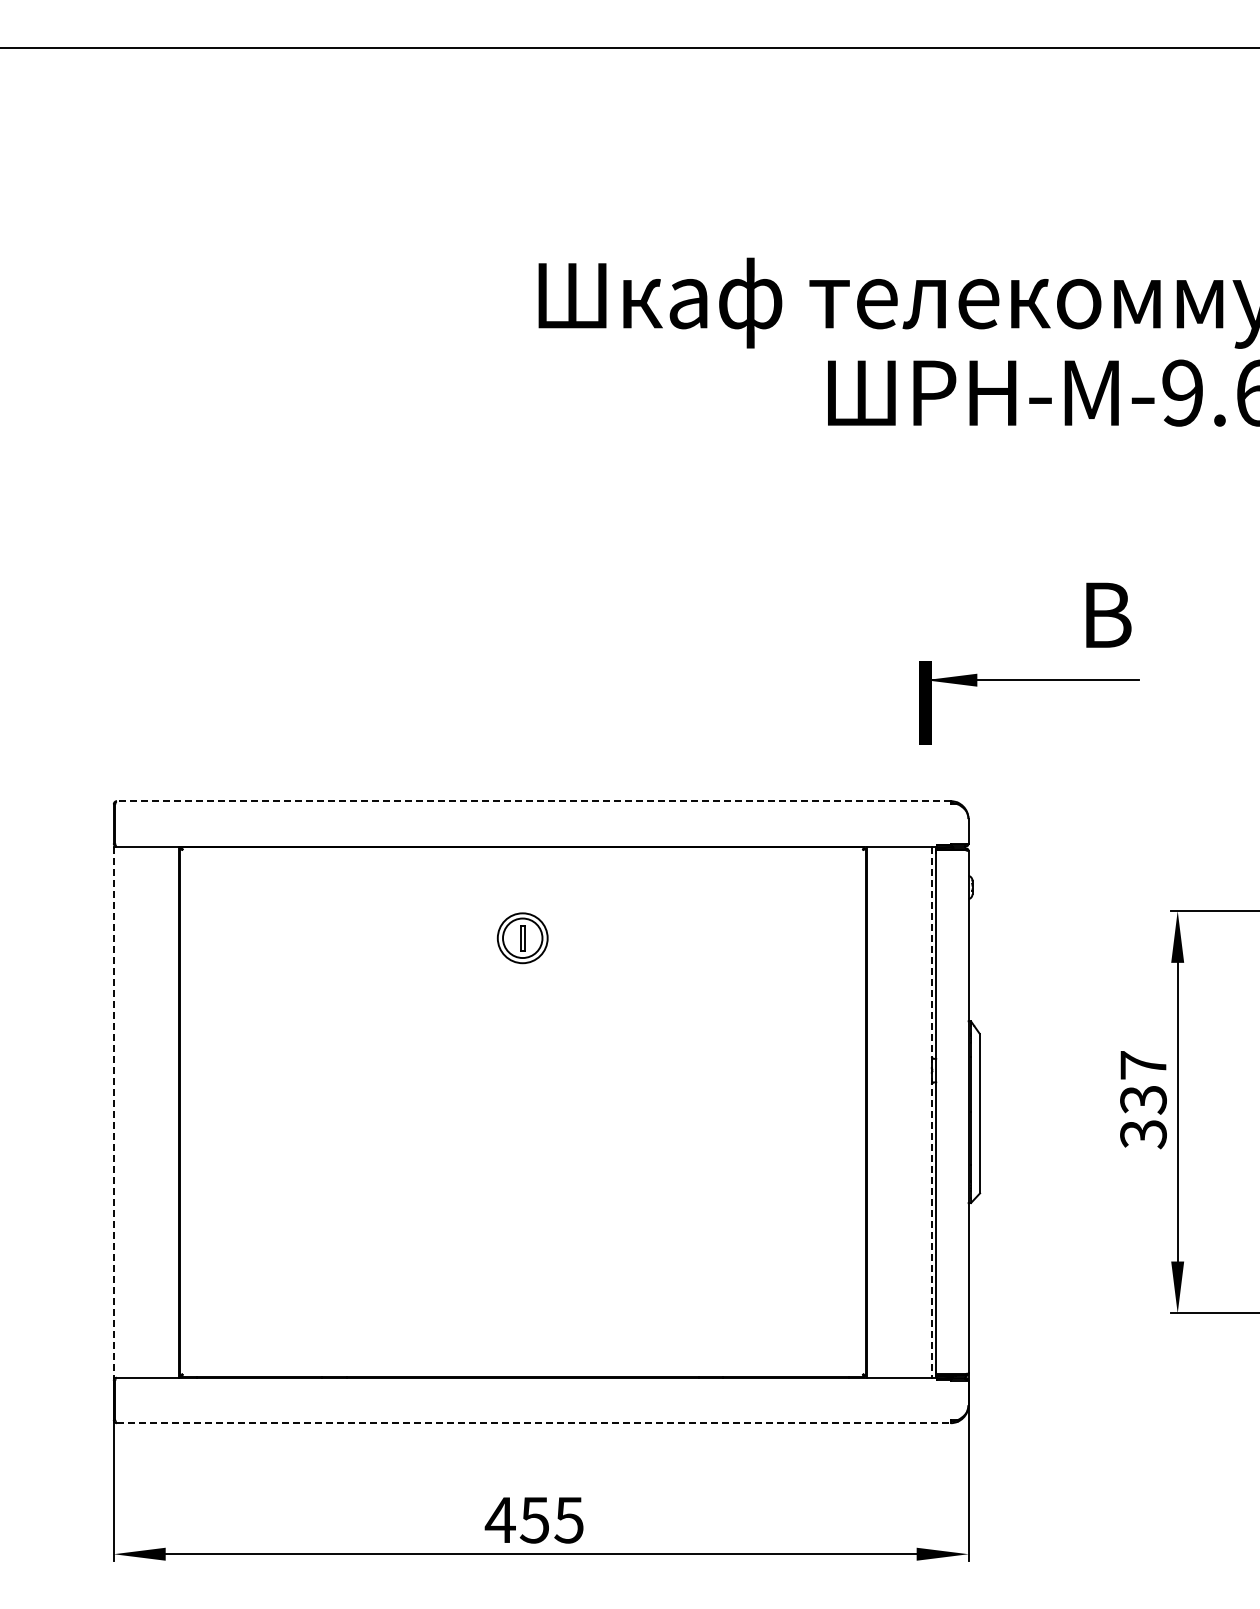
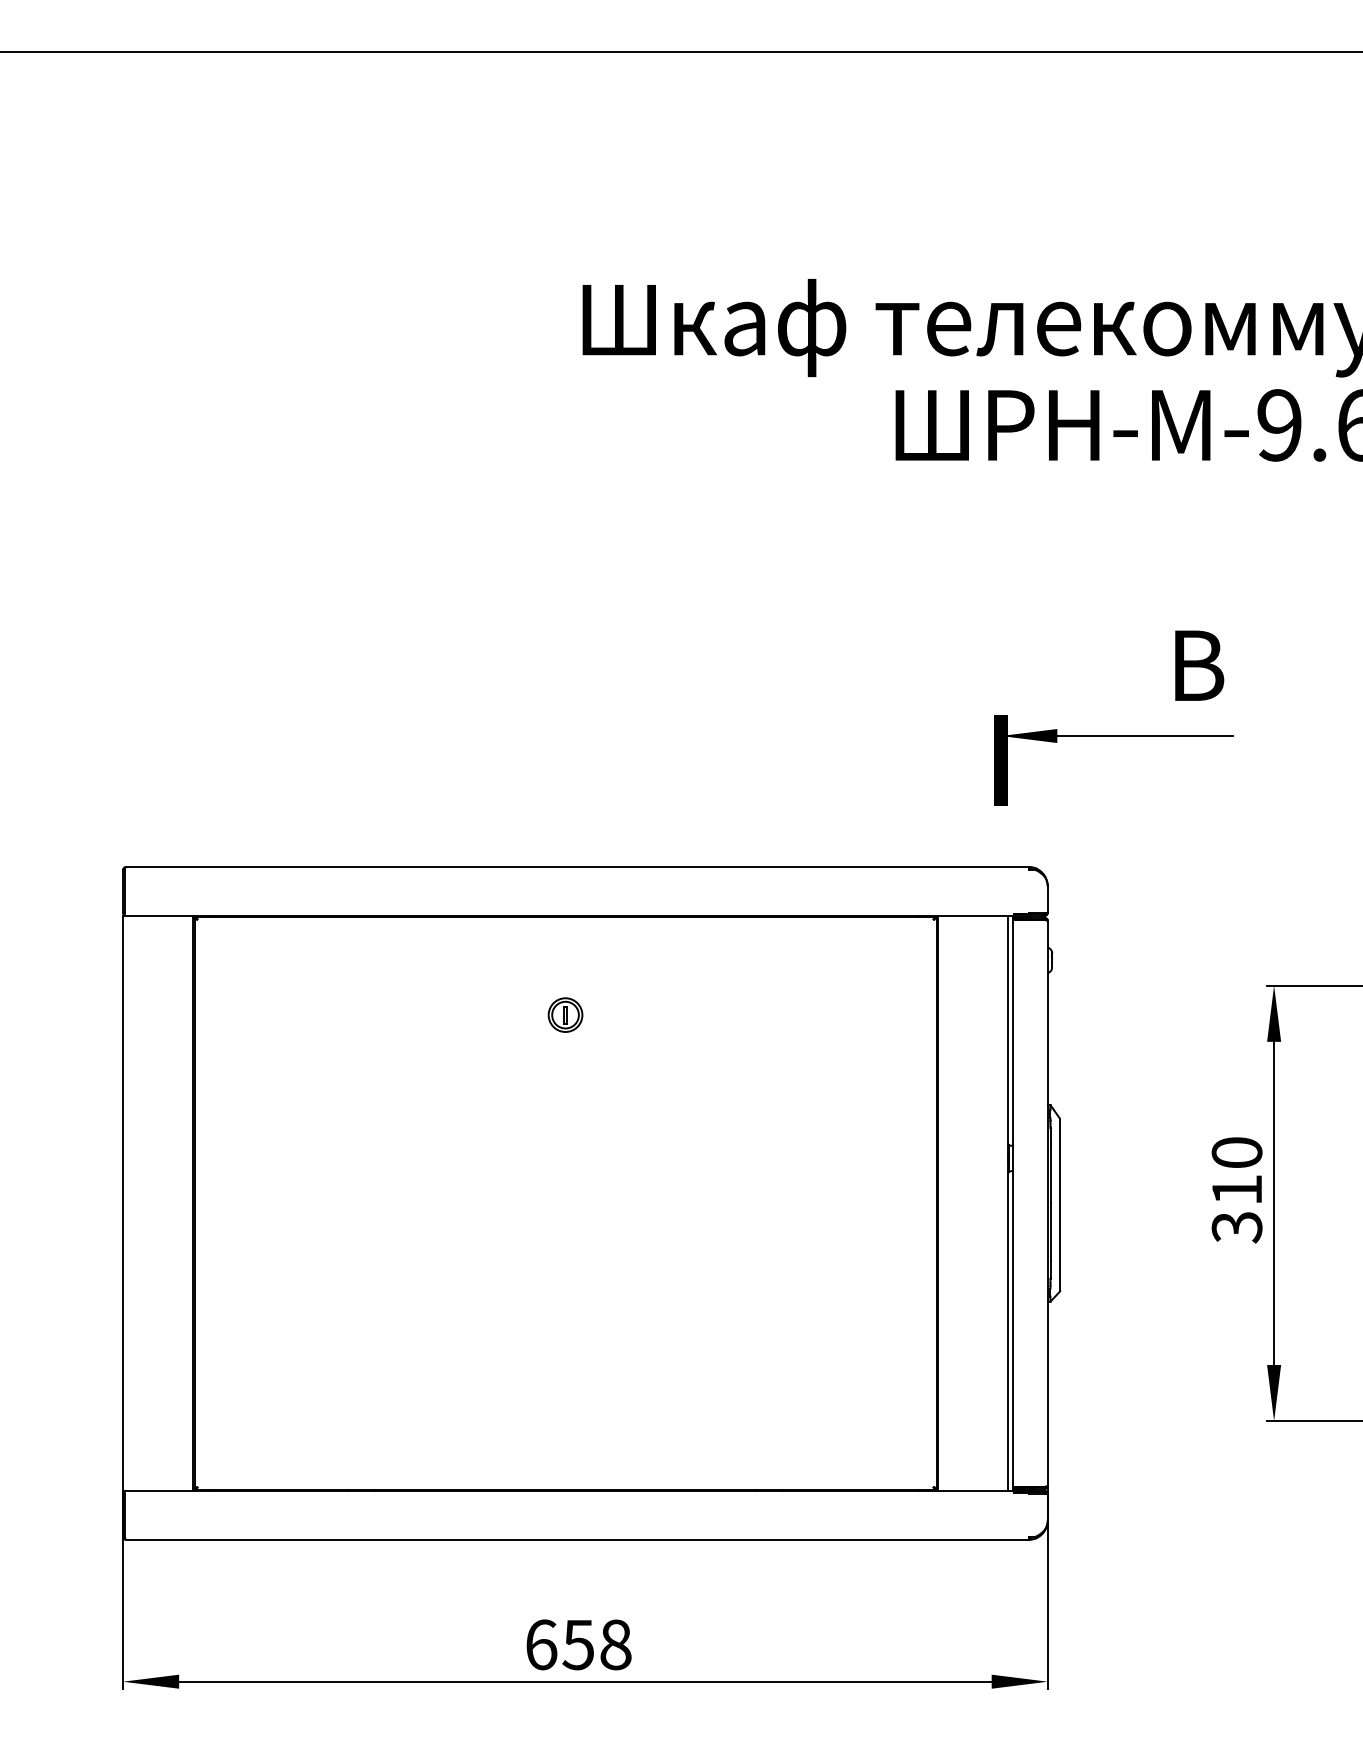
line: (533, 801) -> (577, 867), dashed -> solid
part: (522, 937) -> (565, 1014), size x0.62
text: (1143, 1082) -> (1237, 1171), 337 -> 310
line: (113, 1112) -> (122, 1203), dashed -> solid
line: (931, 1112) -> (1007, 1203), dashed -> solid
line: (533, 1423) -> (577, 1540), dashed -> solid
text: (533, 1519) -> (577, 1644), 455 -> 658

